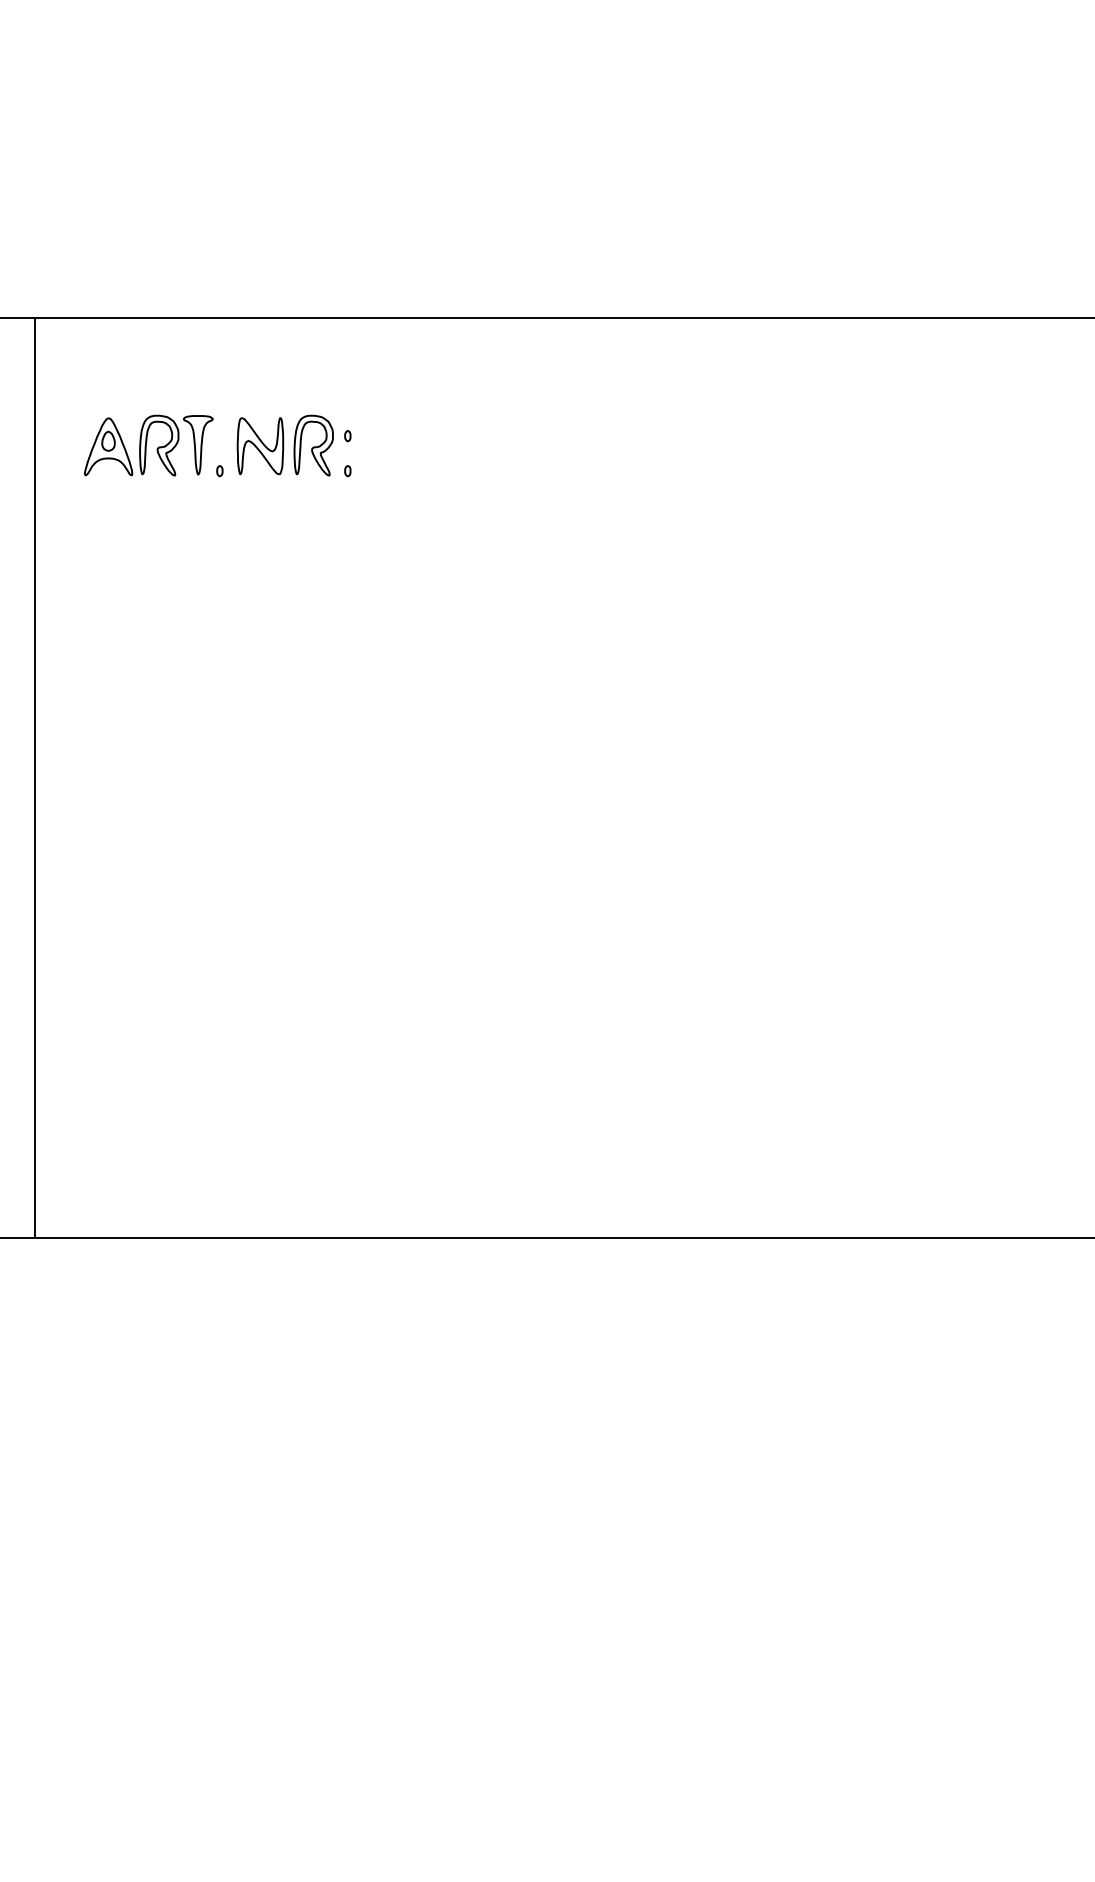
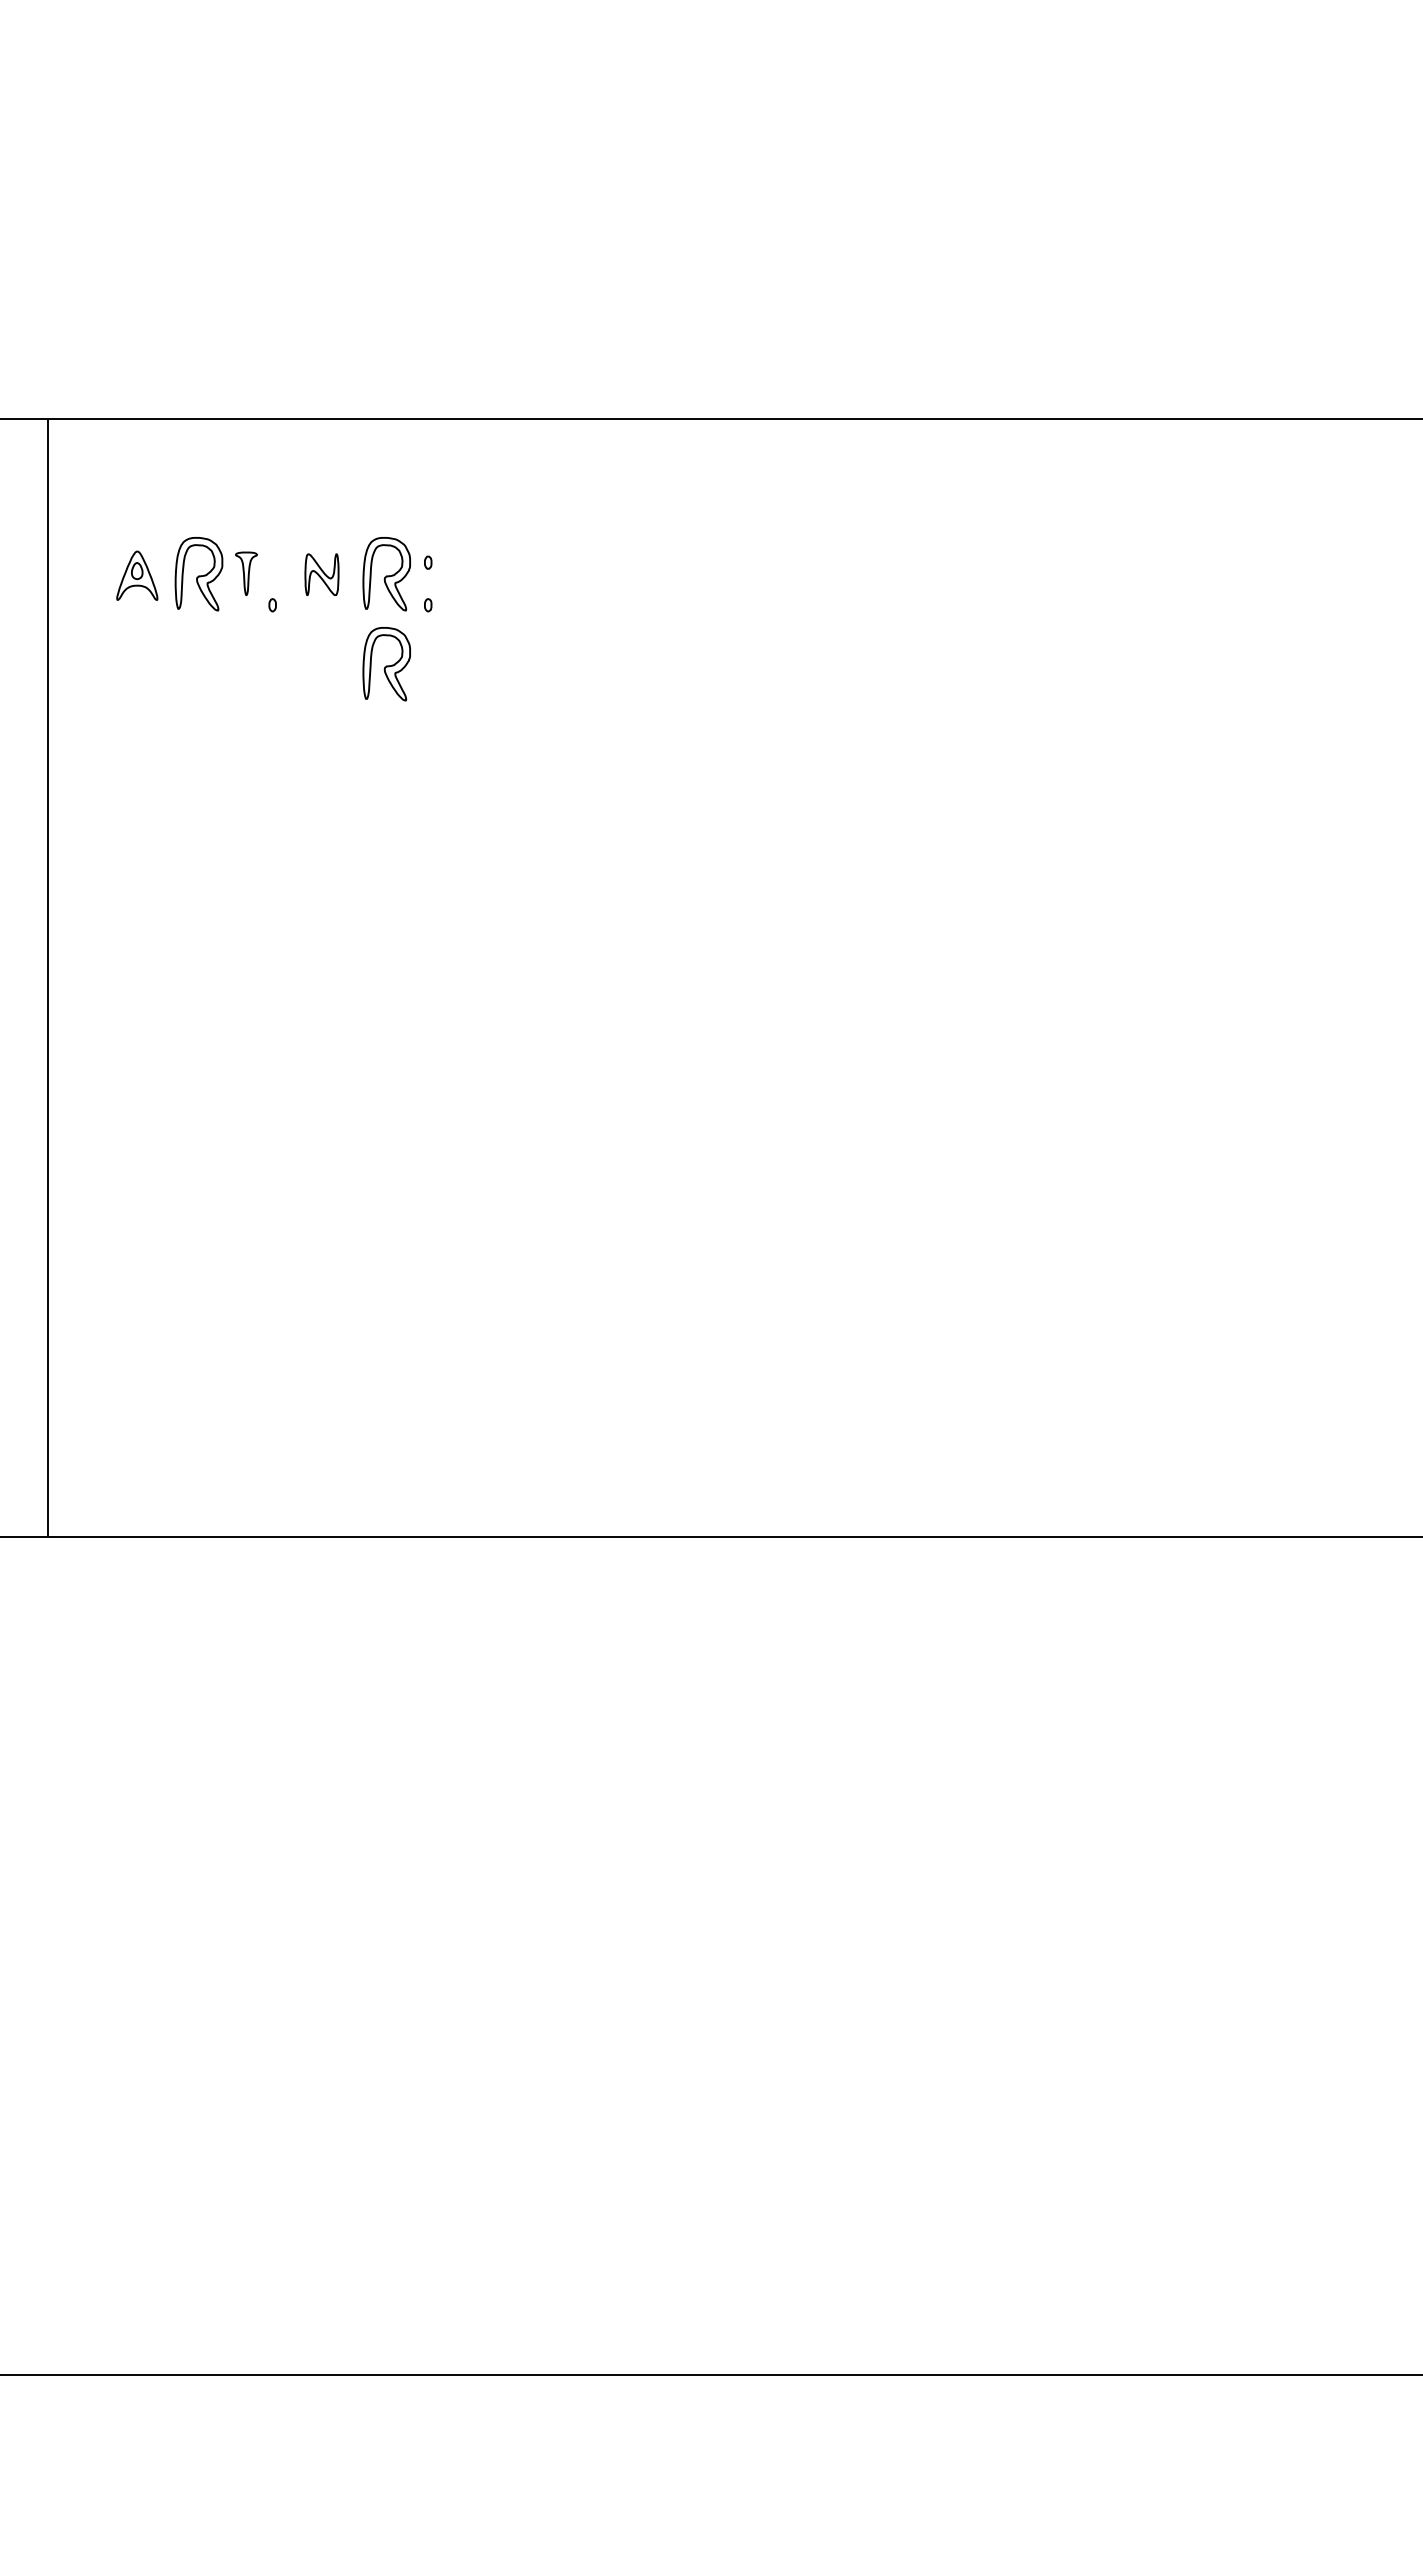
part: (198, 445) -> (246, 573), size x0.6
part: (260, 445) -> (321, 574), size x0.6
part: (107, 446) -> (136, 575), size x0.7
part: (313, 519) -> (386, 664), added

